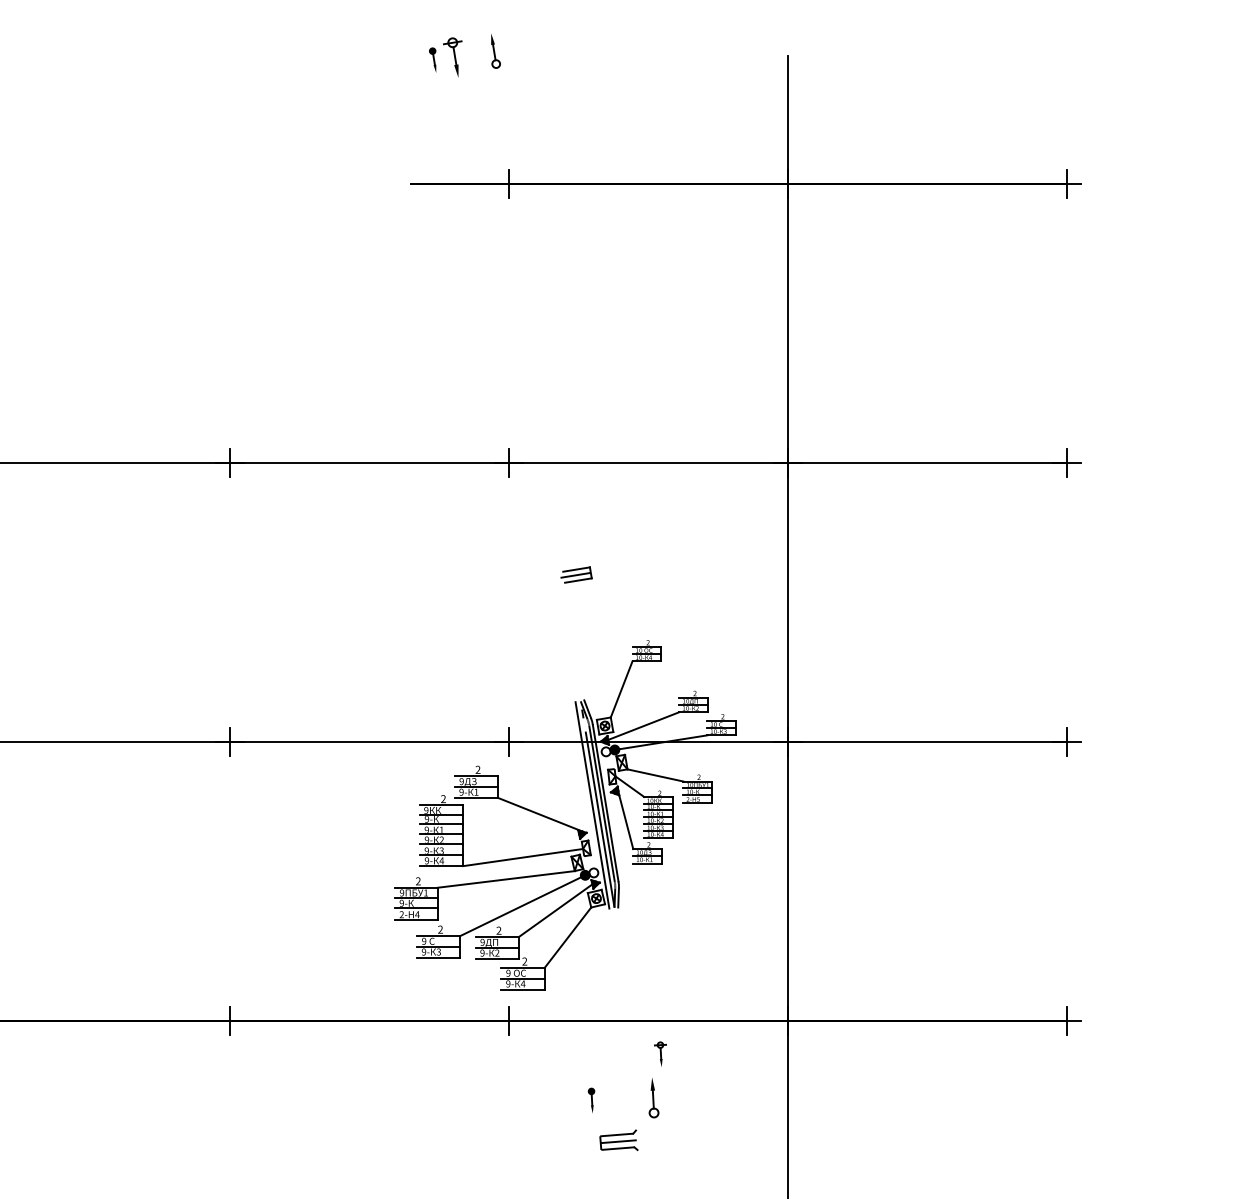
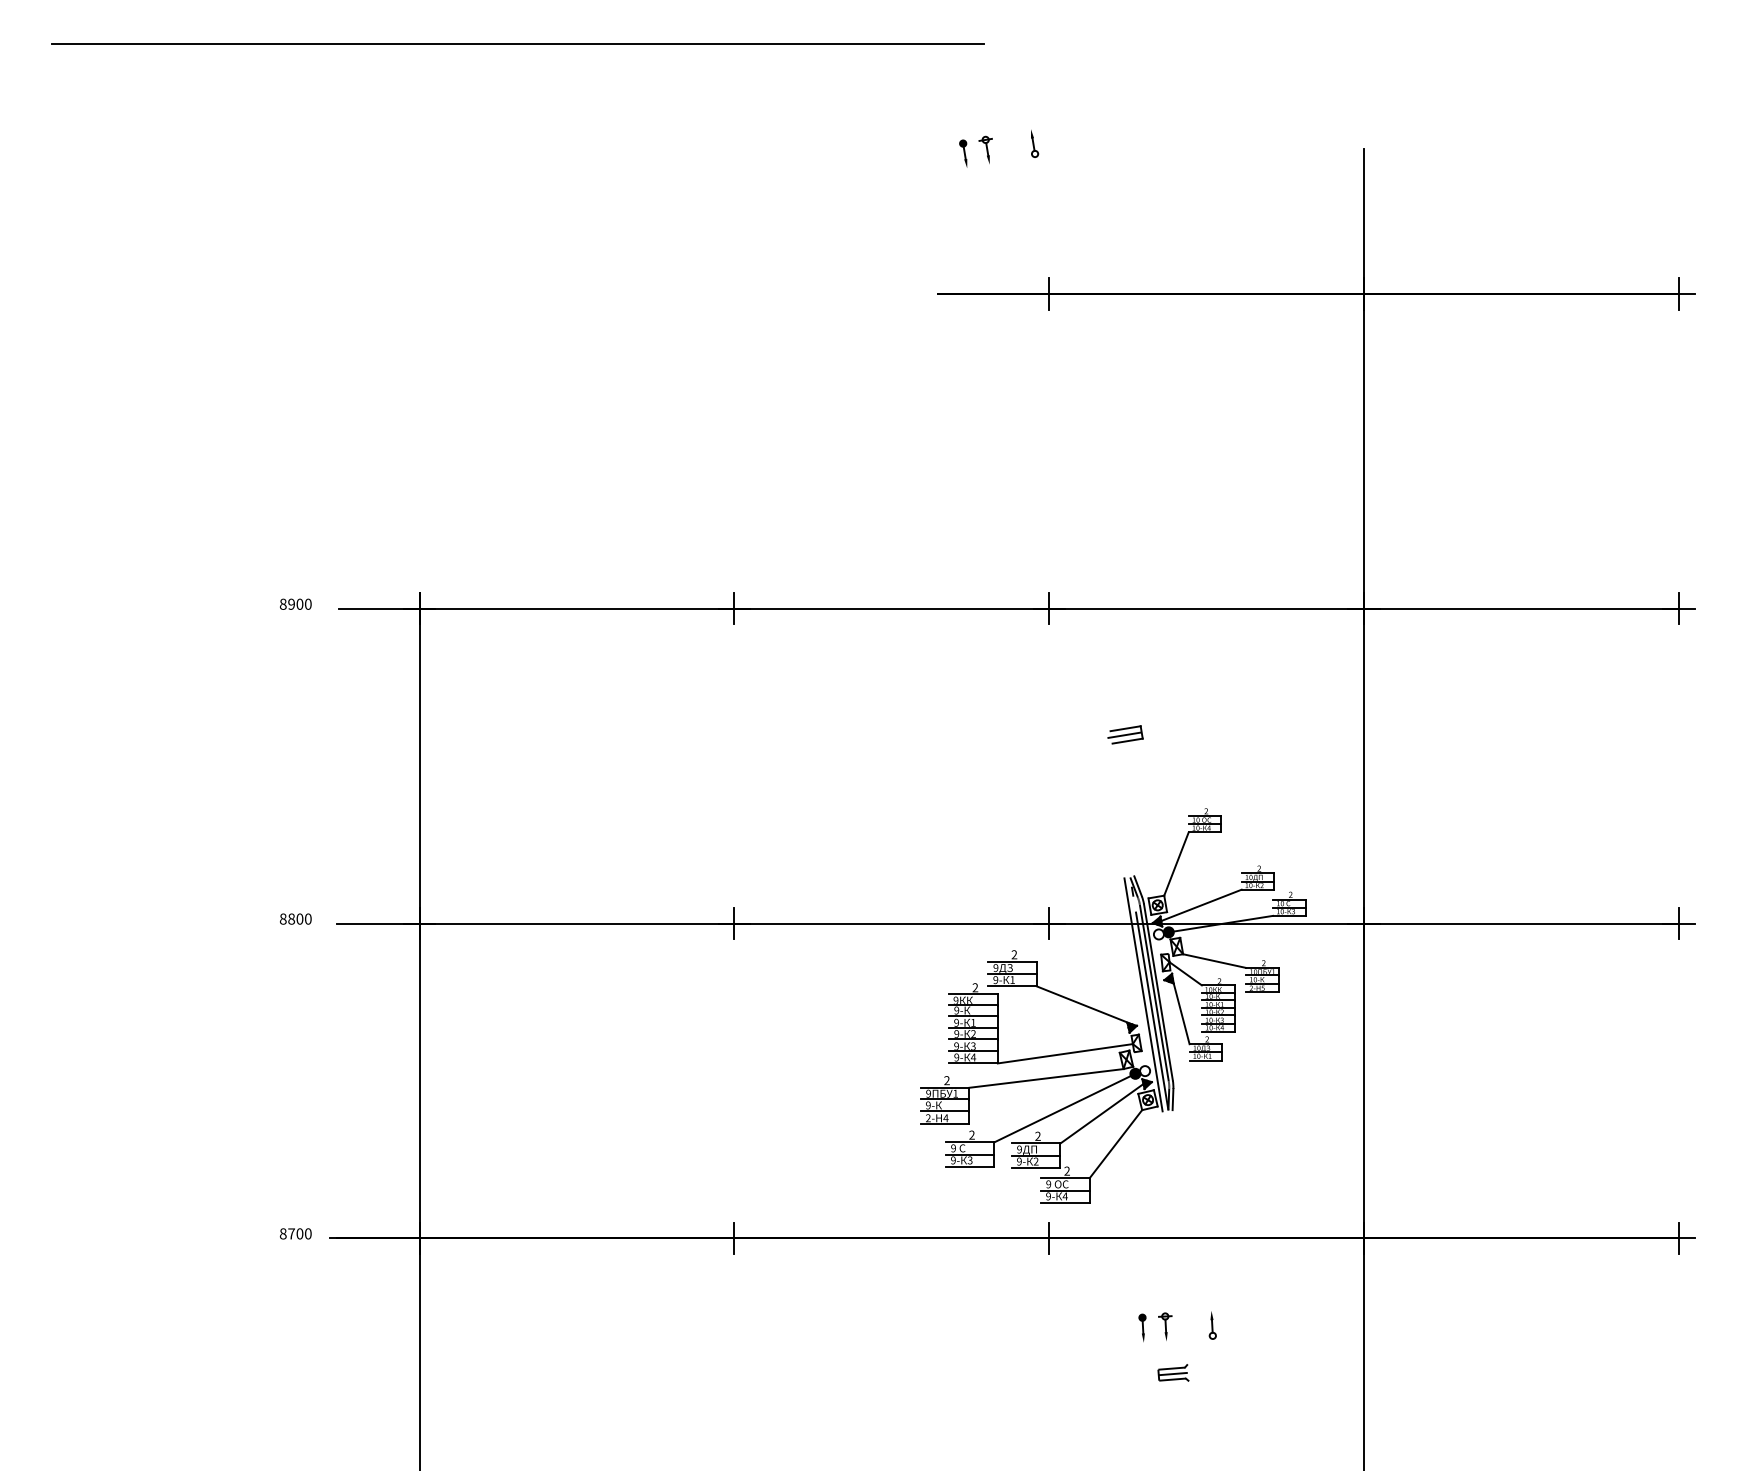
part: (496, 51) -> (1035, 143), size x0.71
part: (452, 56) -> (985, 149), size x0.62
part: (660, 1054) -> (1165, 1326), moved
part: (653, 1098) -> (1212, 1325), size x0.62
part: (619, 1139) -> (1173, 1372), size x0.71

